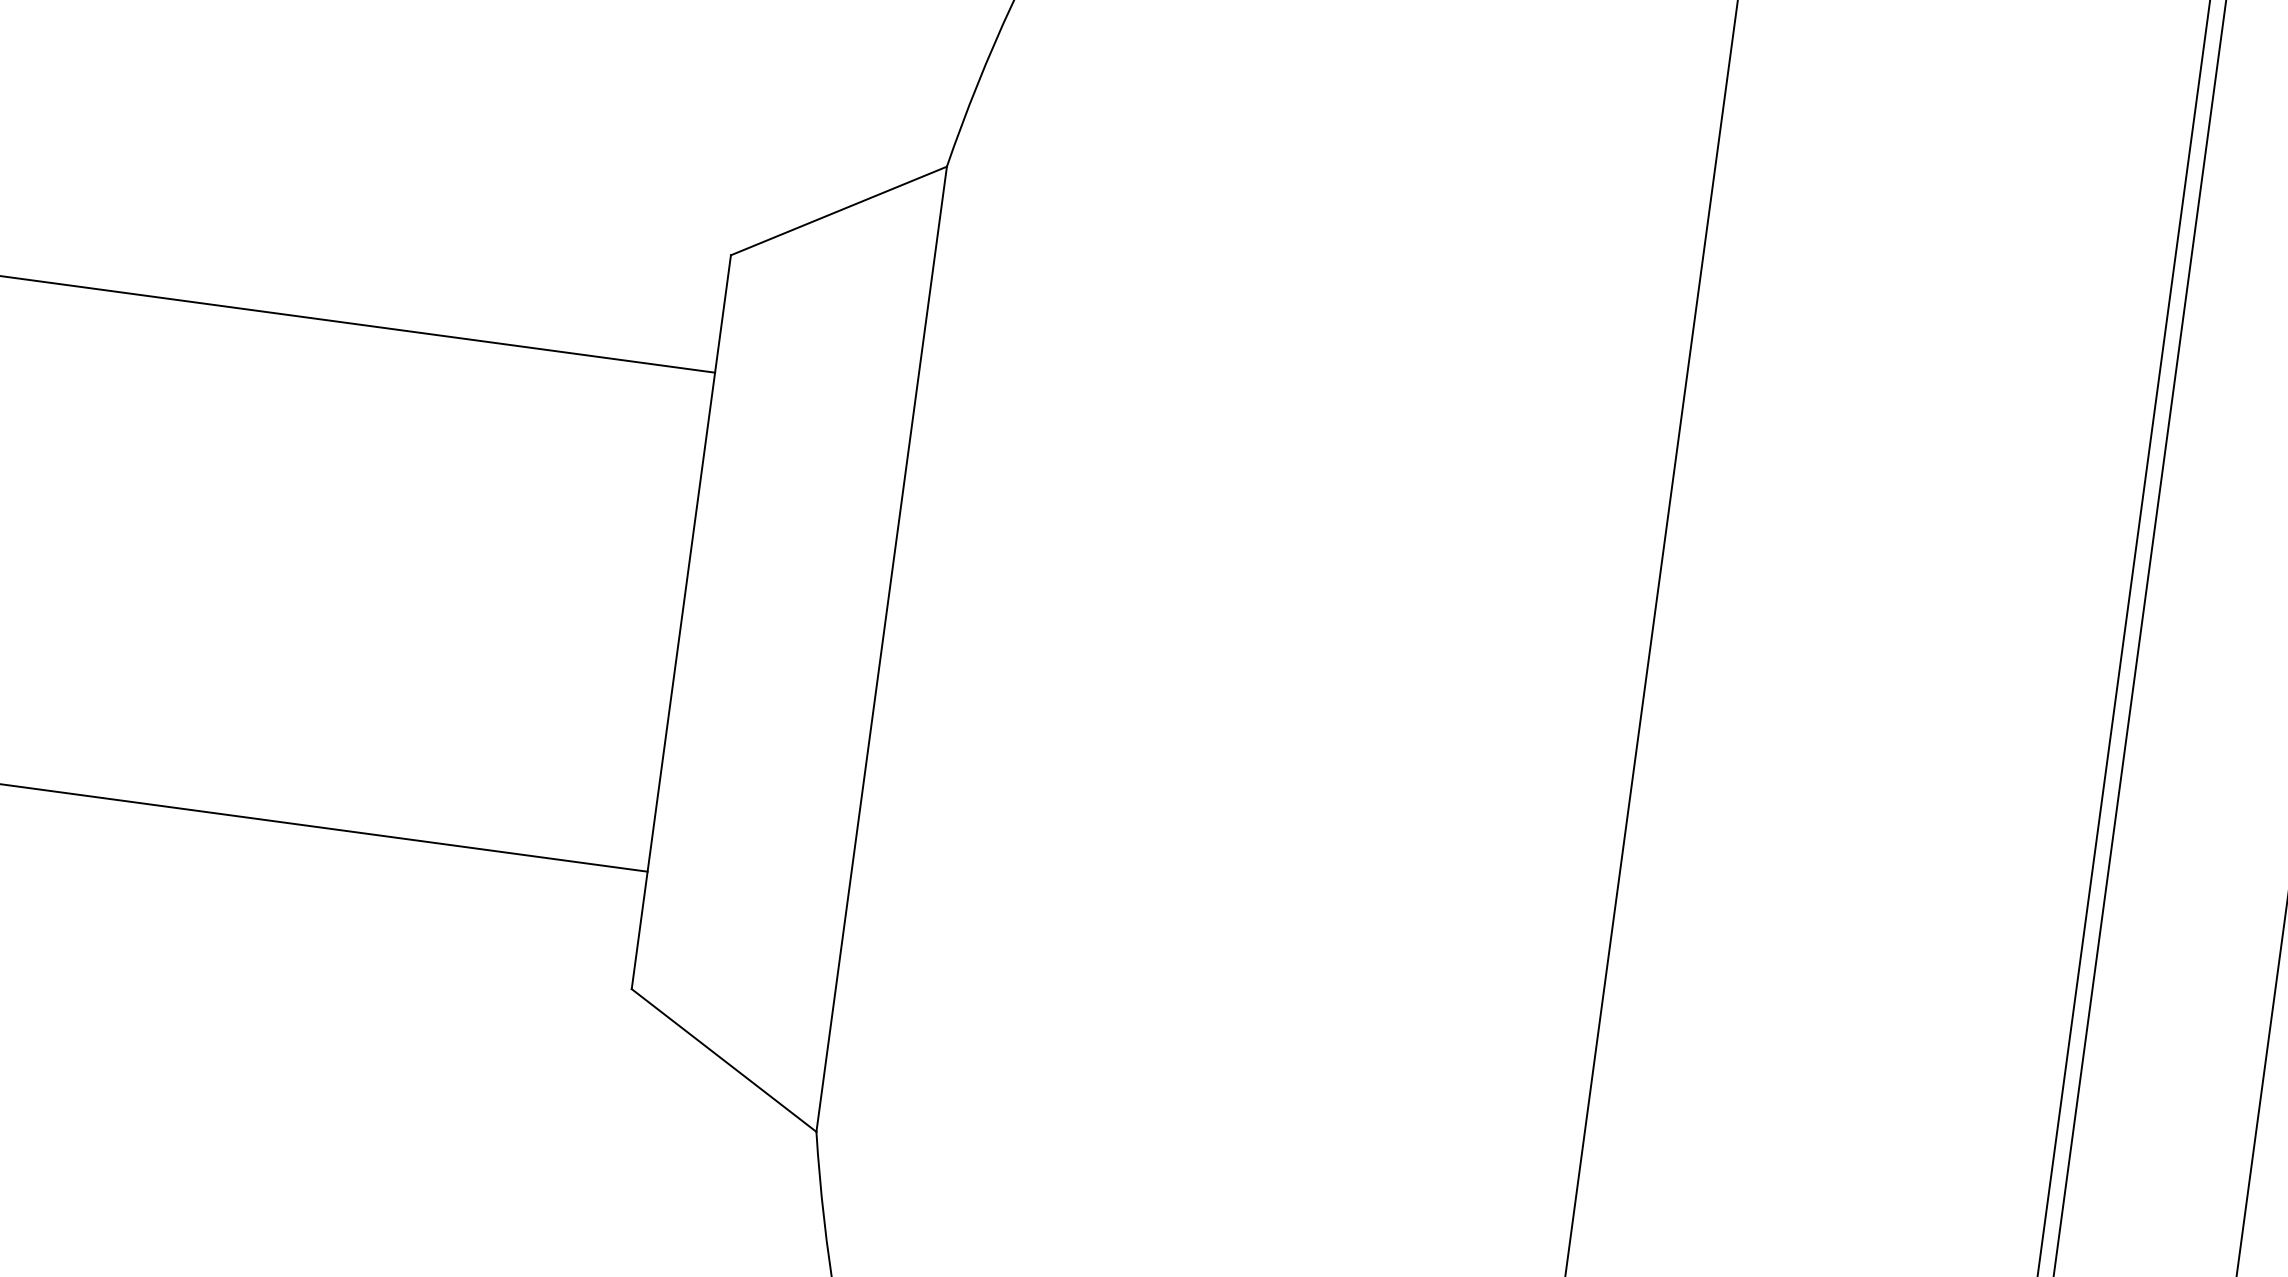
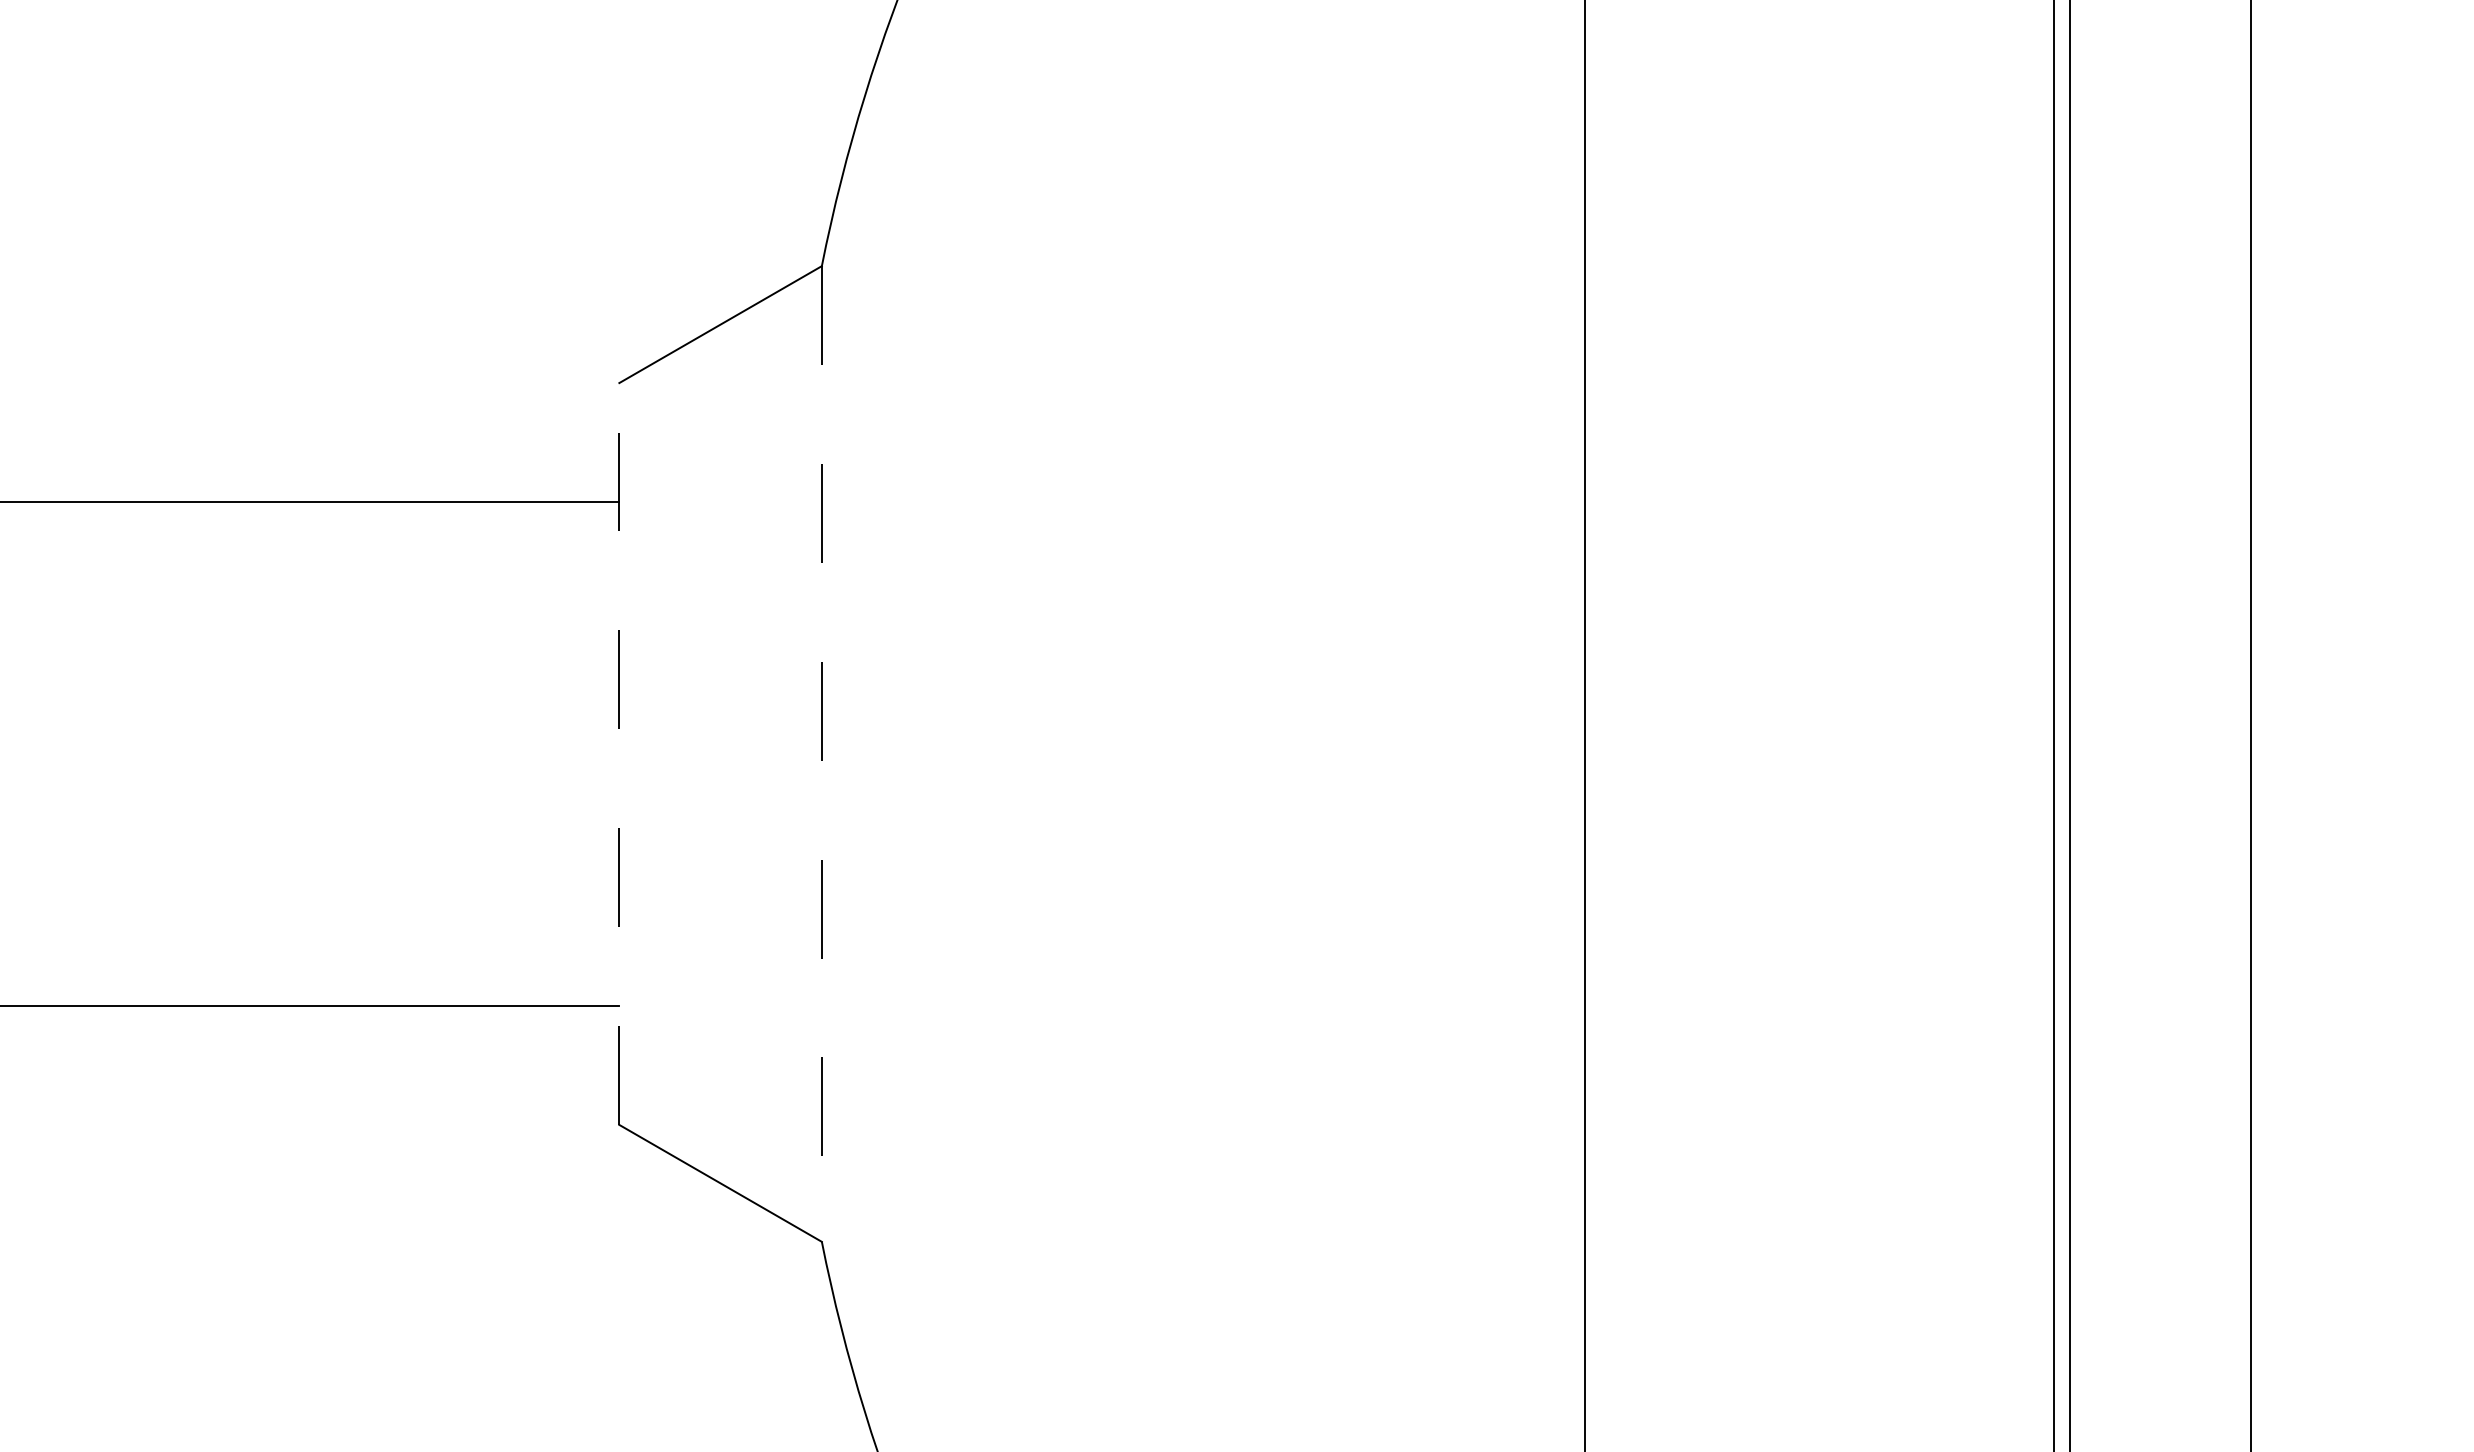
line: (681, 622) -> (619, 754), solid -> dashed
line: (881, 648) -> (821, 753), solid -> dashed

